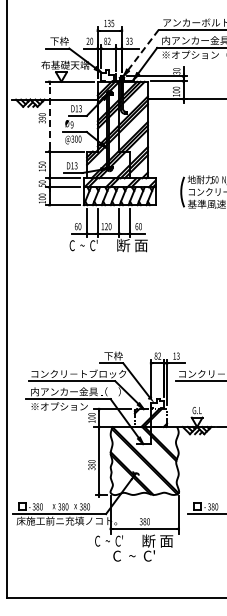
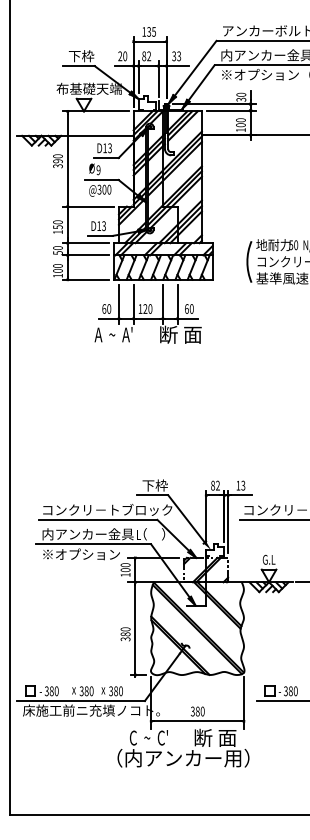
line: (143, 49) -> (195, 67), dashed -> solid
line: (49, 116) -> (67, 158), dashed -> solid
text: (83, 245) -> (114, 334), C  ~  C' -> A  ~  A'
text: (134, 555) -> (183, 757), C  ~  C' -> （内アンカー用）

